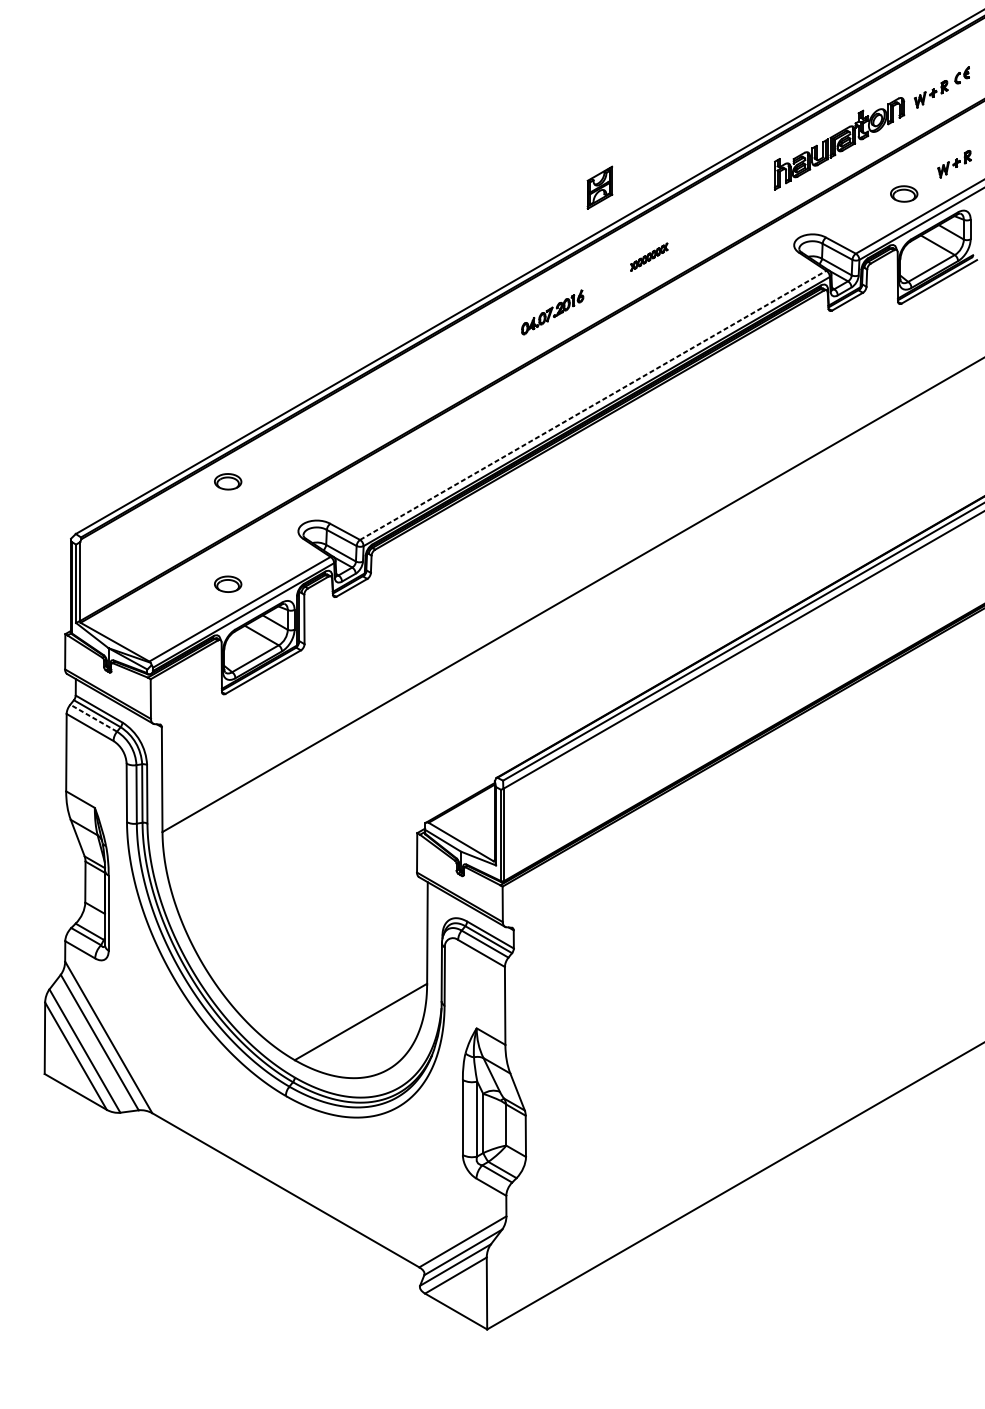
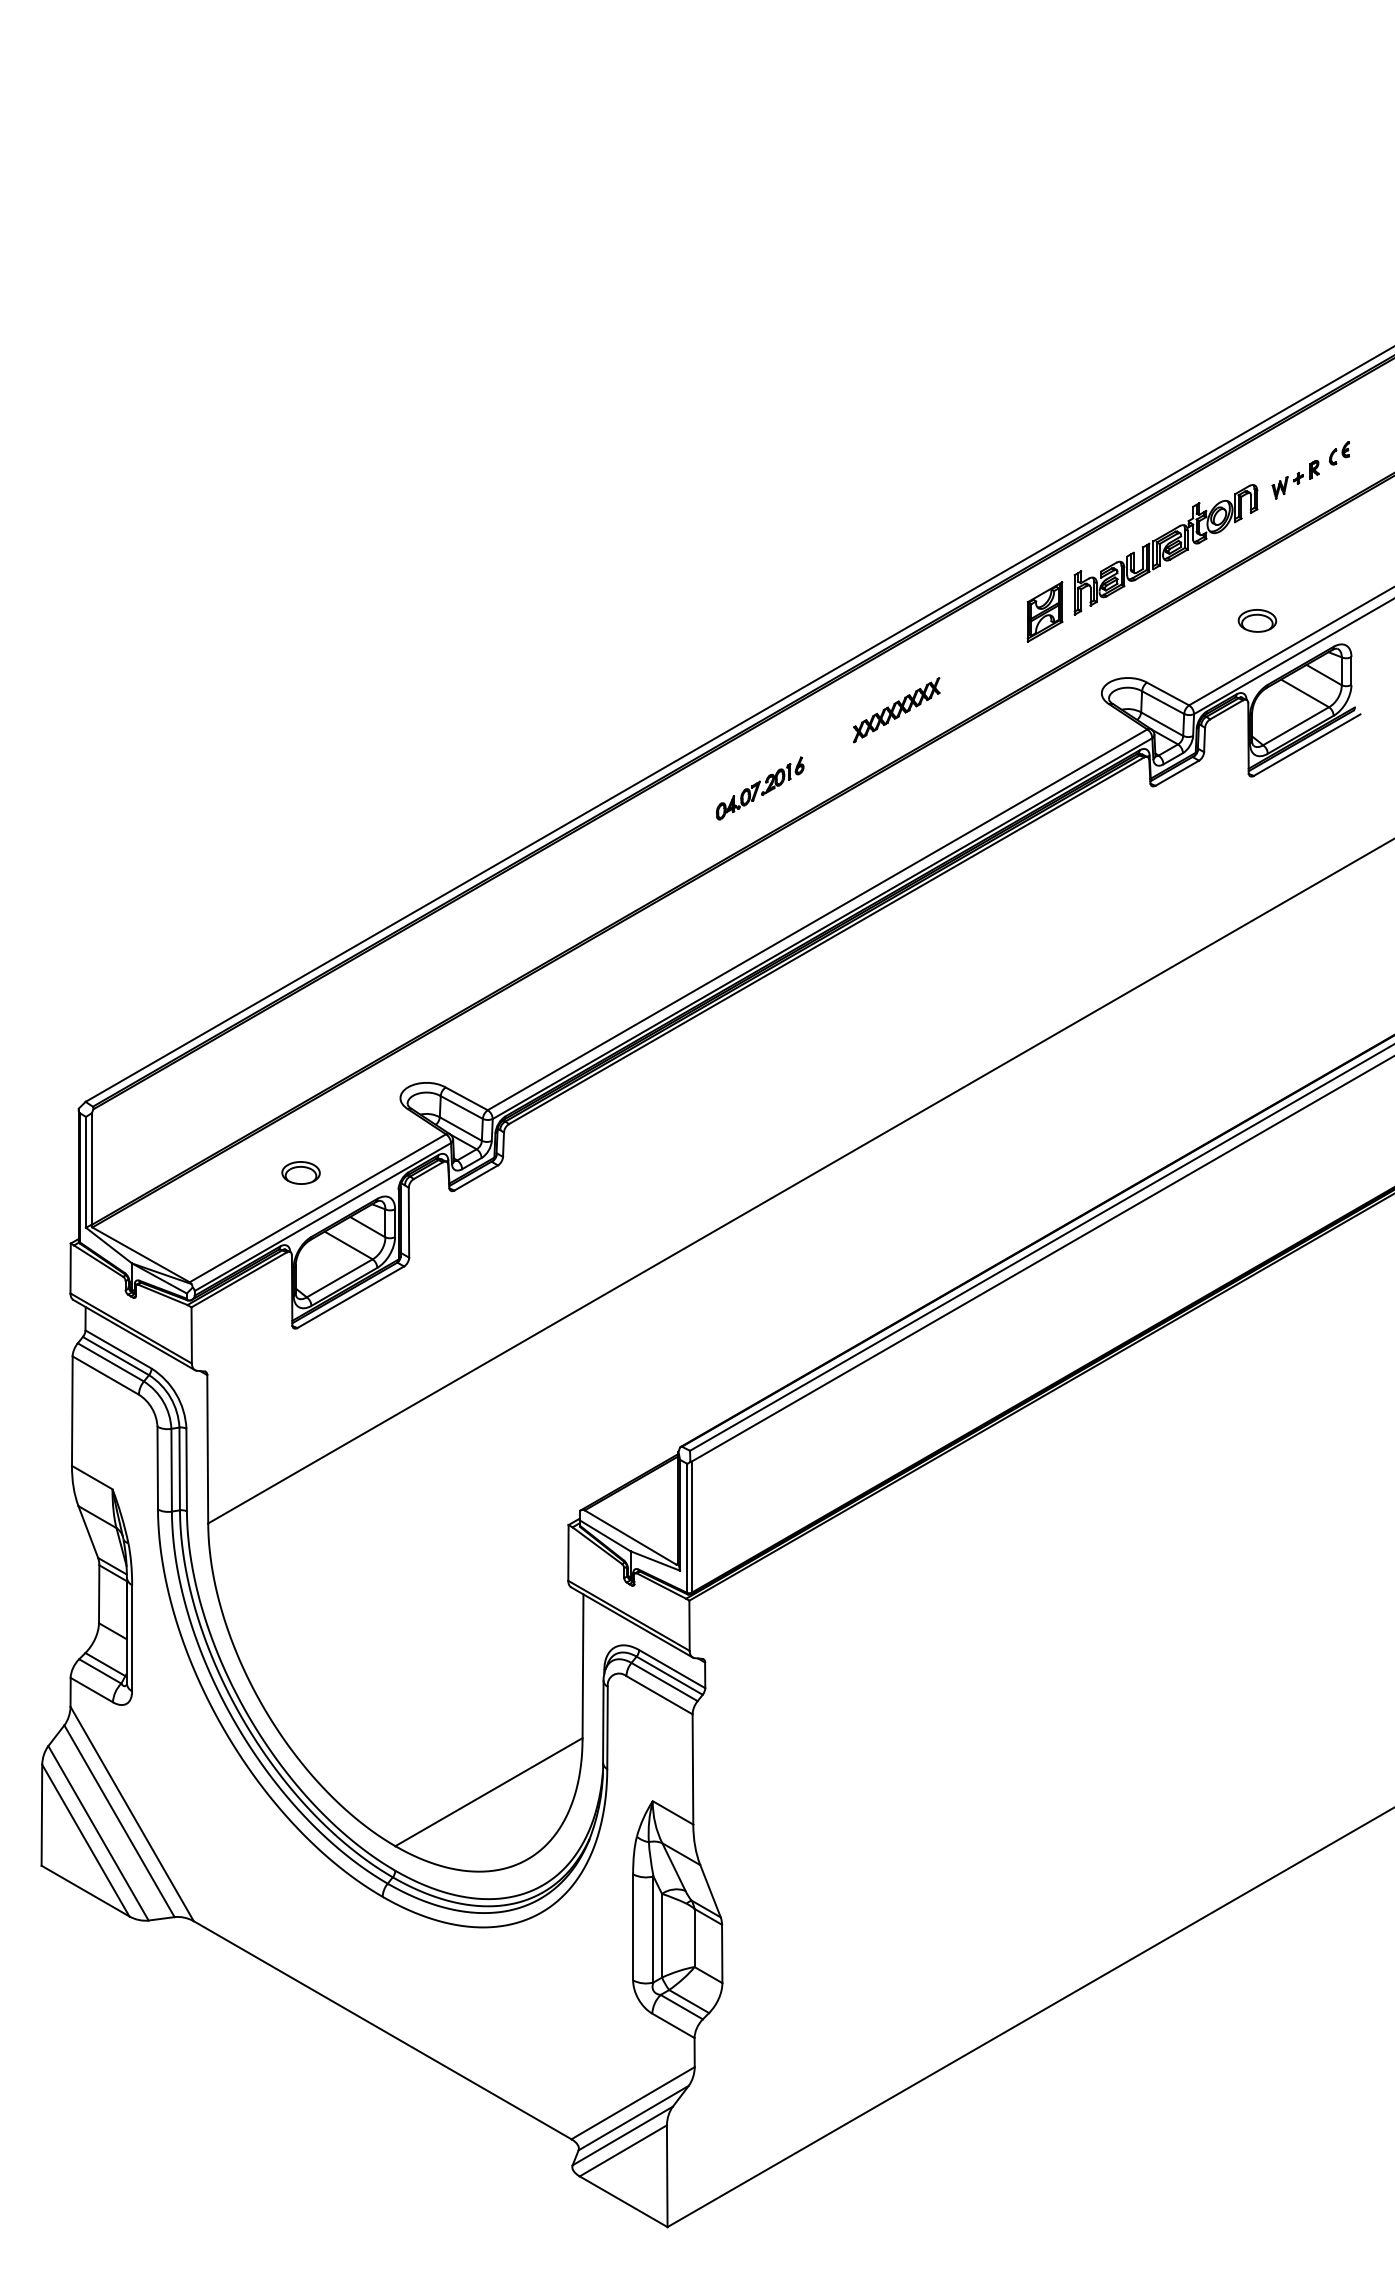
part: (954, 164) -> (1328, 578), removed
part: (599, 187) -> (1044, 611), moved
part: (649, 257) -> (896, 710), size x1.67
line: (593, 405) -> (817, 919), dashed -> solid
part: (227, 481) -> (300, 1027), removed
line: (93, 718) -> (110, 1362), dashed -> solid

